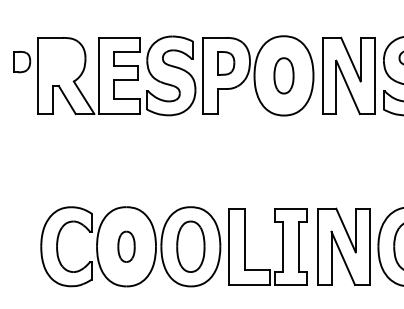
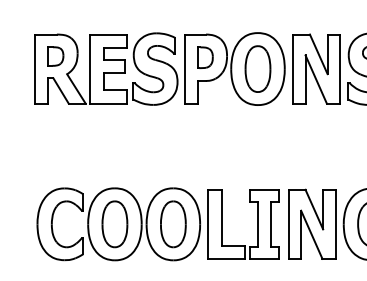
part: (21, 62) -> (55, 56), moved
part: (283, 75) -> (257, 68), size x1.43
part: (126, 246) -> (114, 224), size x1.67

